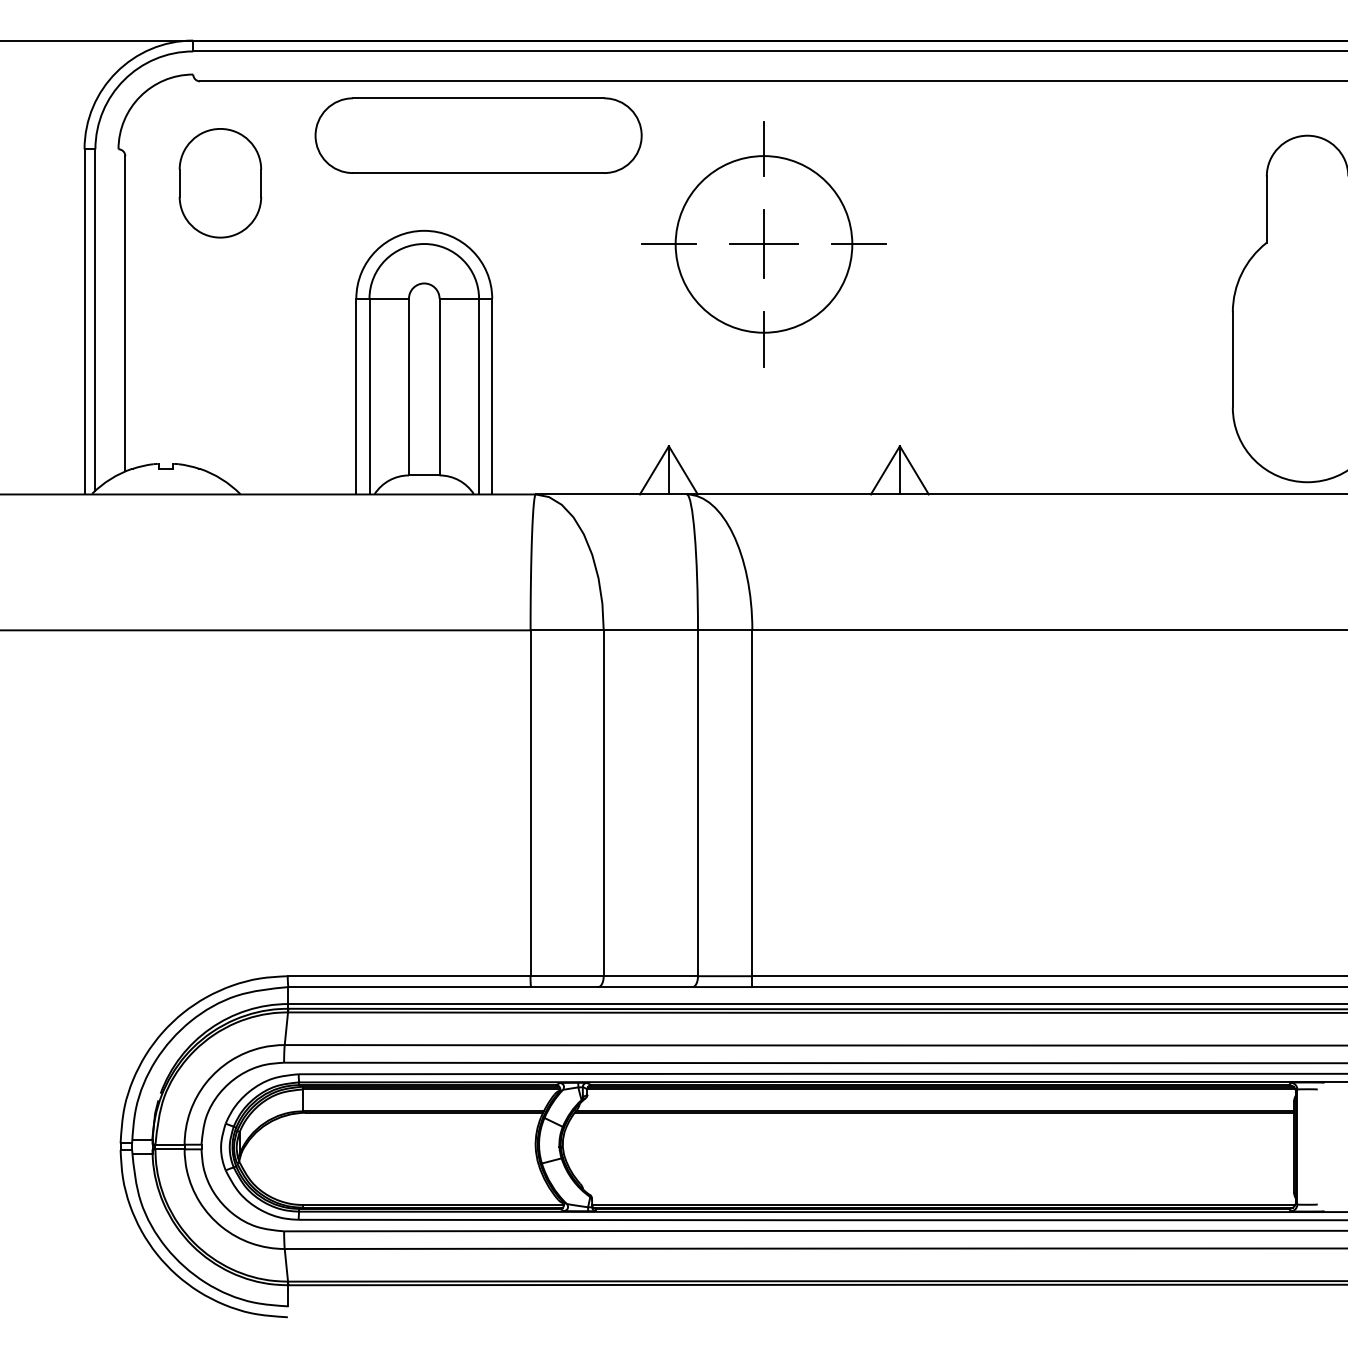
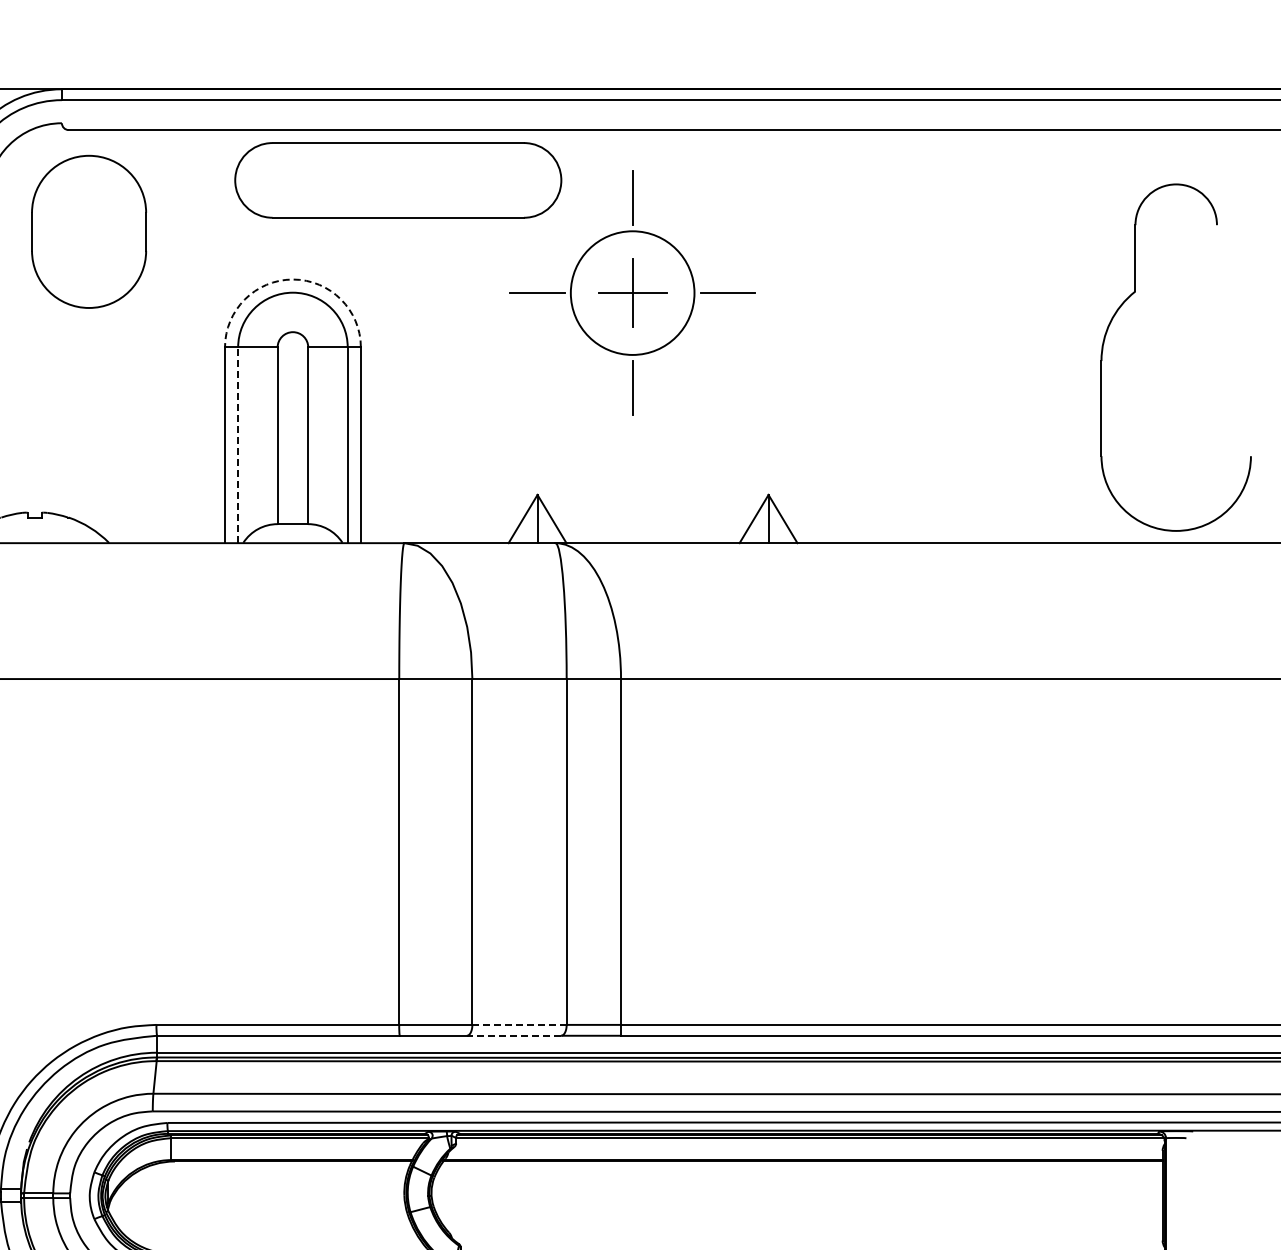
part: (478, 135) -> (398, 180), moved
part: (220, 183) -> (89, 232), size x1.4
arc: (424, 230) -> (293, 279), solid -> dashed
circle: (763, 244) -> (632, 293), size x0.7
line: (369, 396) -> (238, 445), solid -> dashed
line: (651, 976) -> (520, 1025), solid -> dashed
line: (644, 987) -> (513, 1036), solid -> dashed

